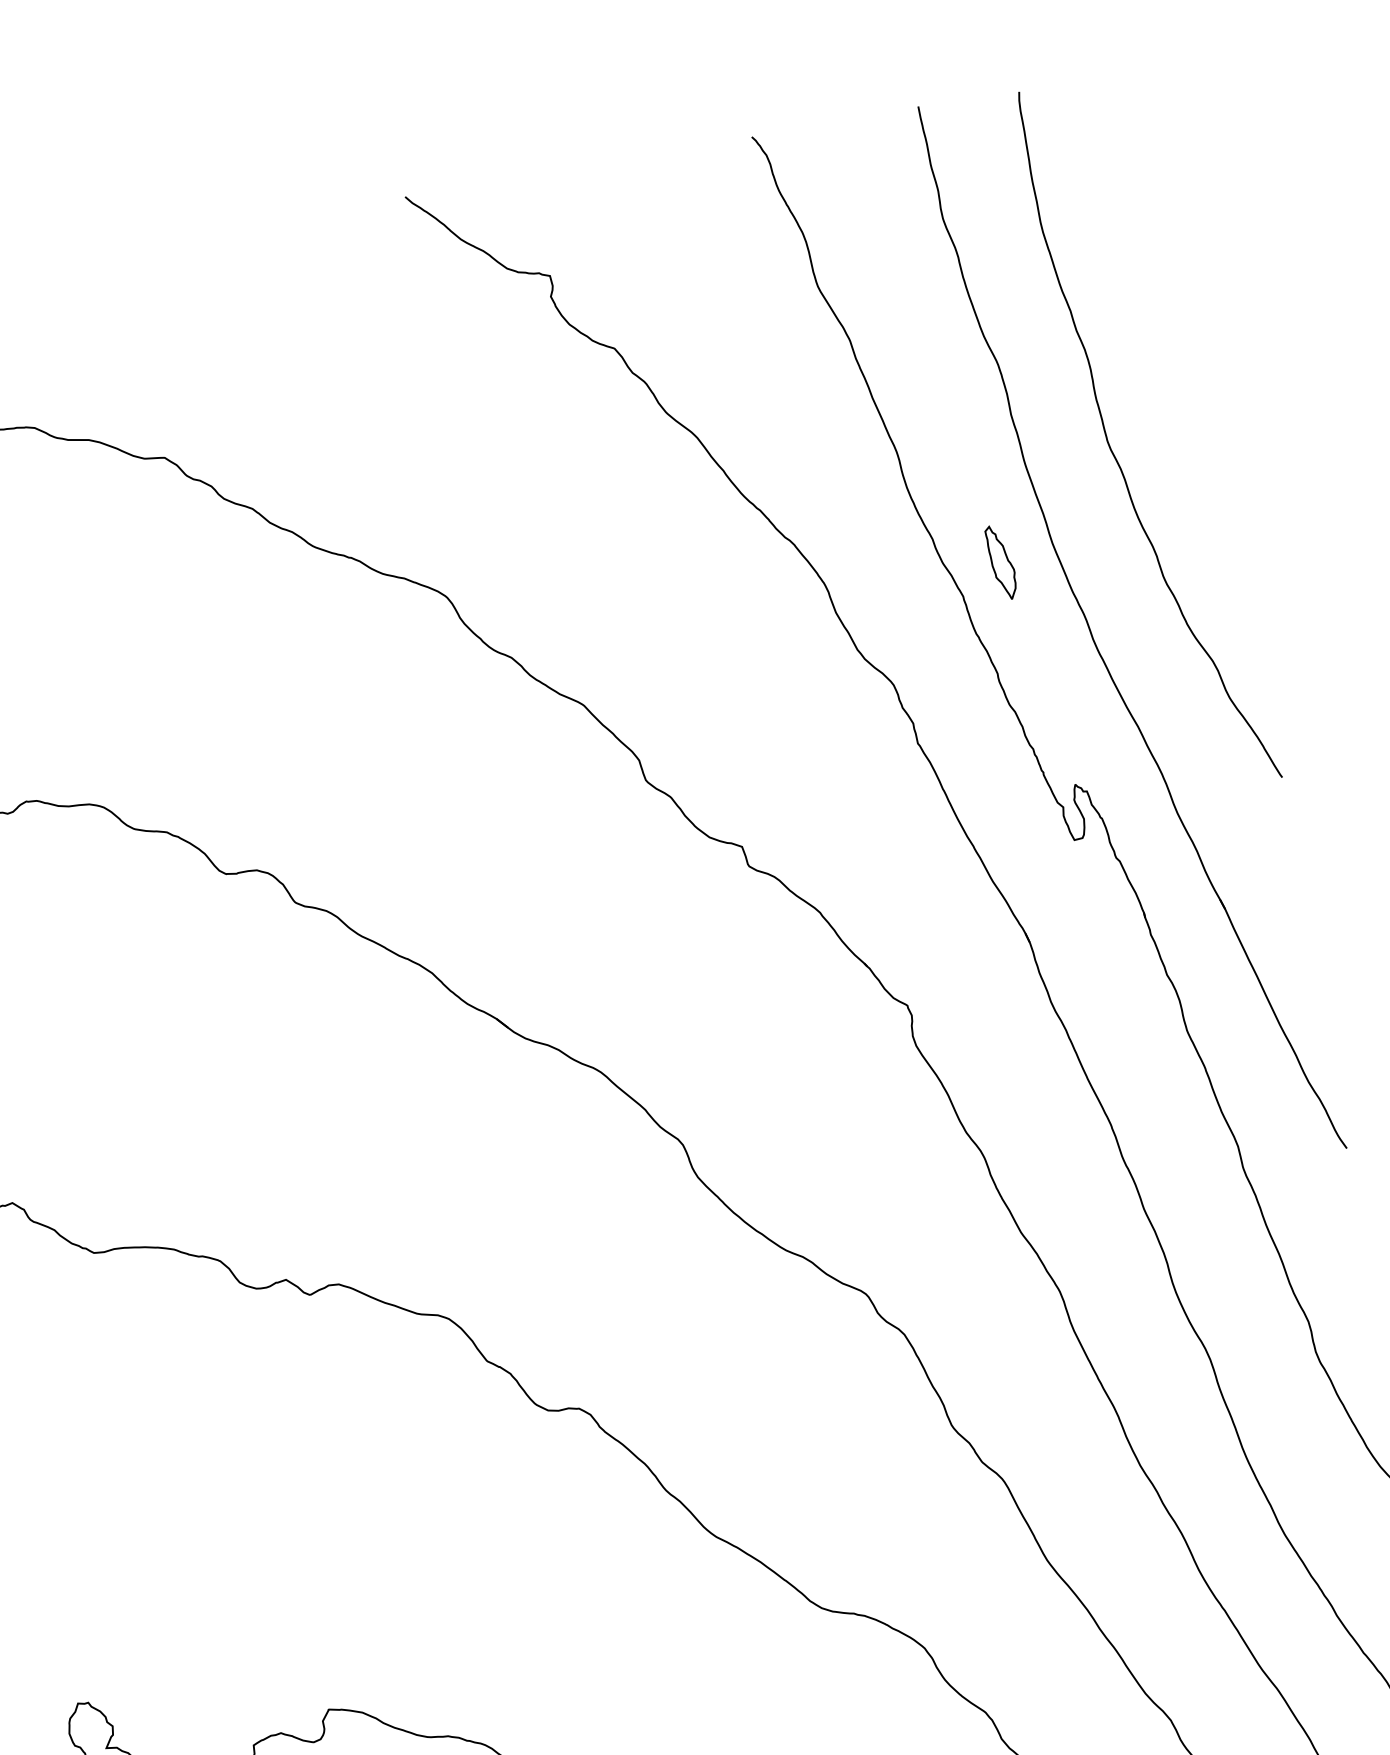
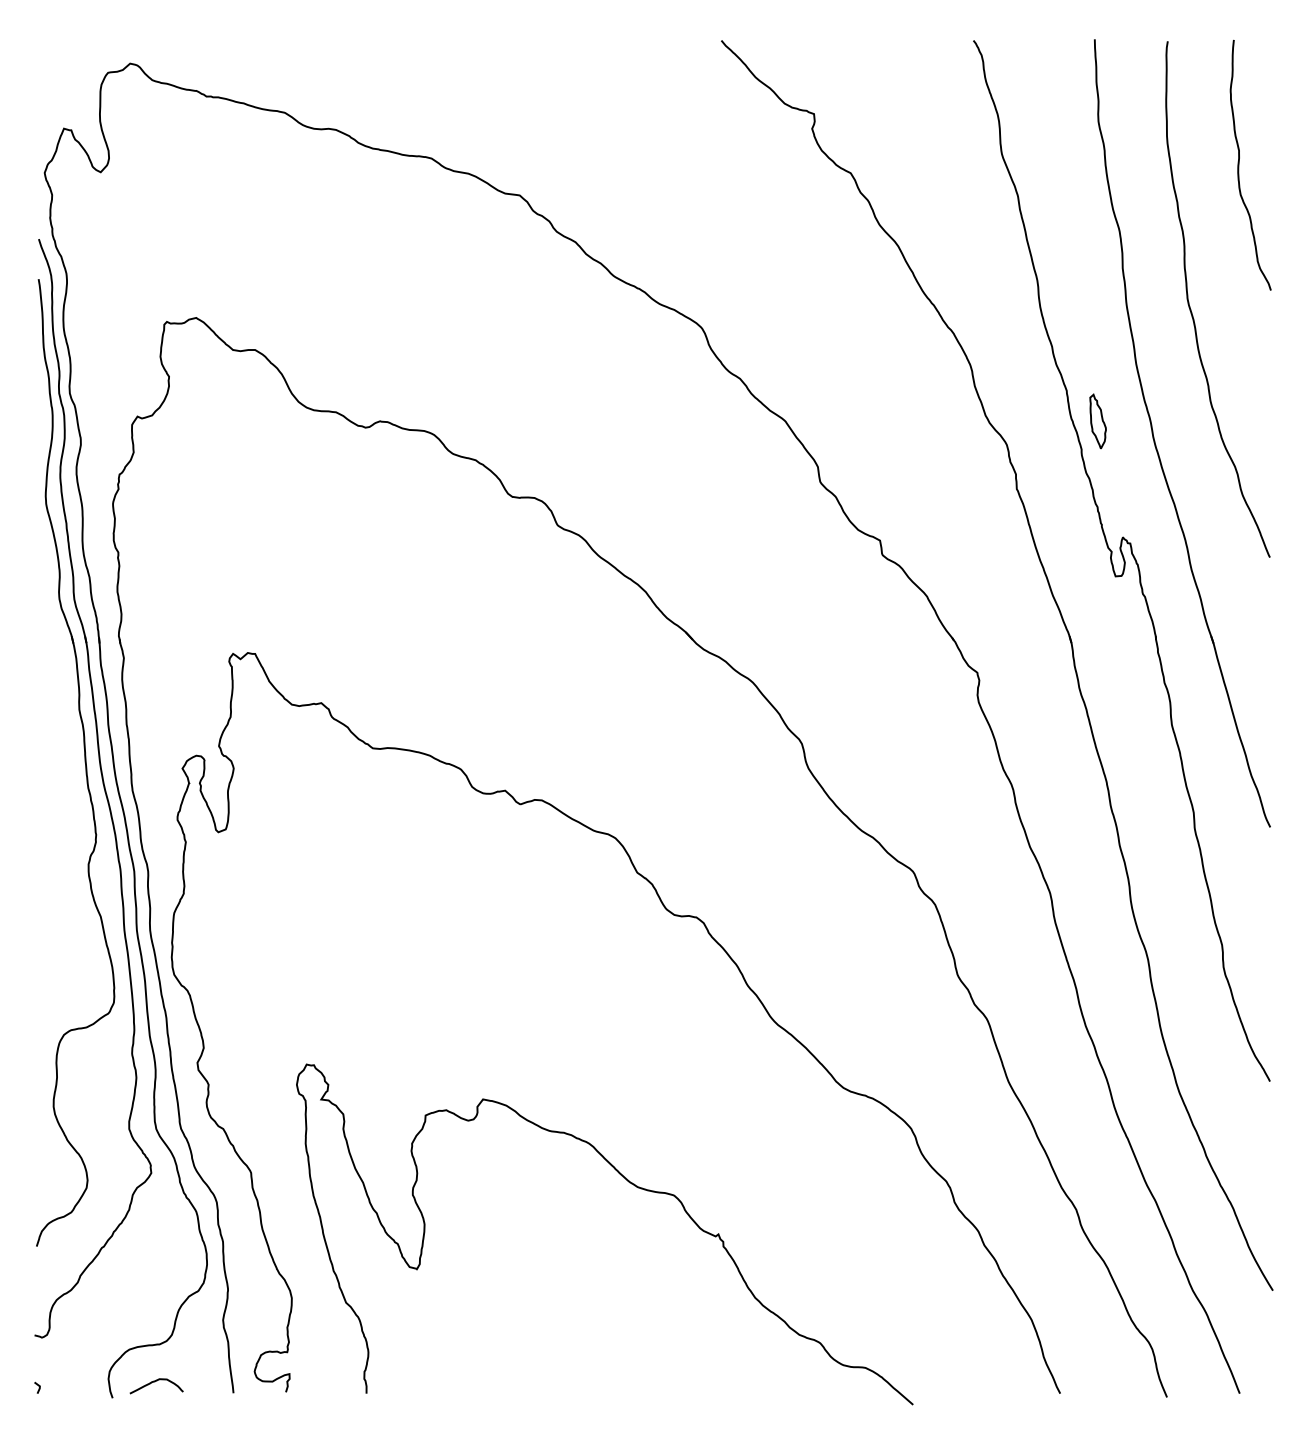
curve: (1147, 244) -> (1239, 164), added
part: (1000, 562) -> (1097, 421), moved

